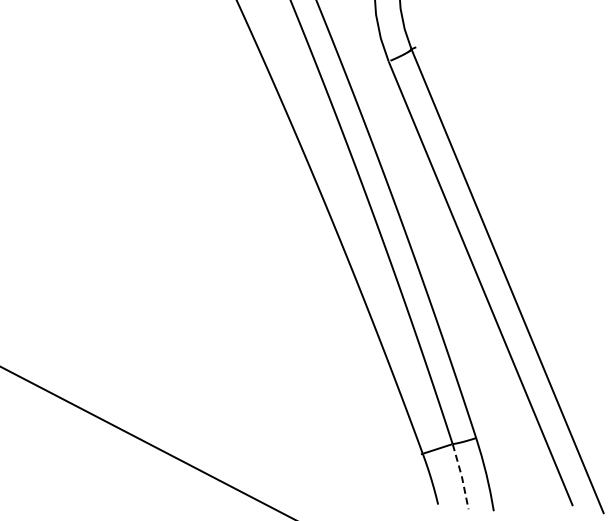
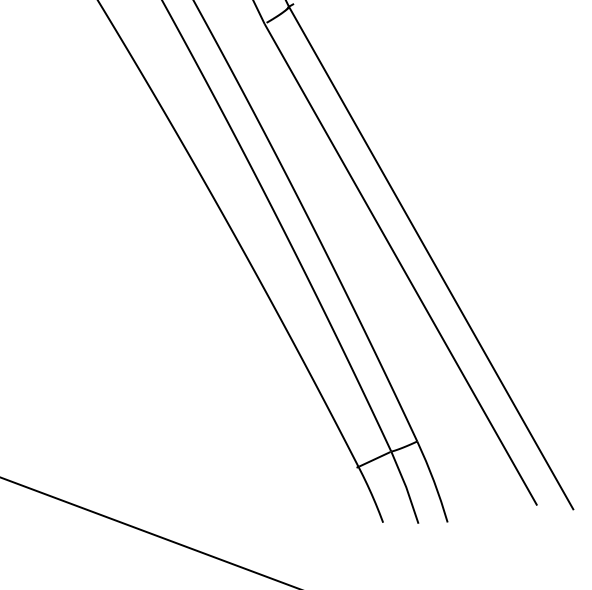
line: (461, 476) -> (405, 487), dashed -> solid

